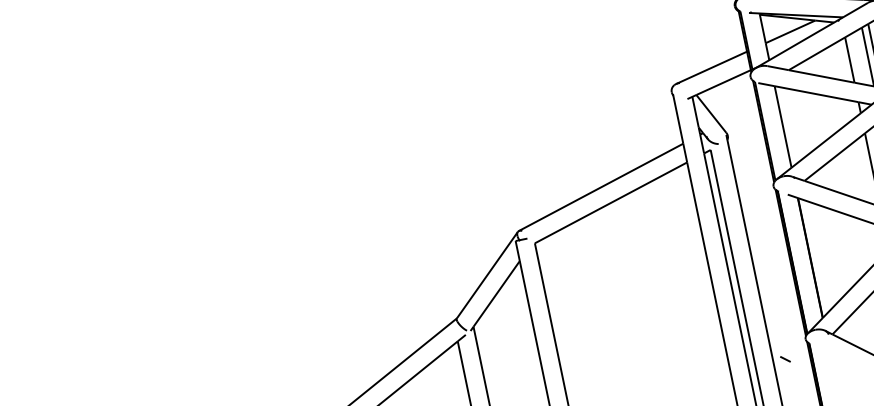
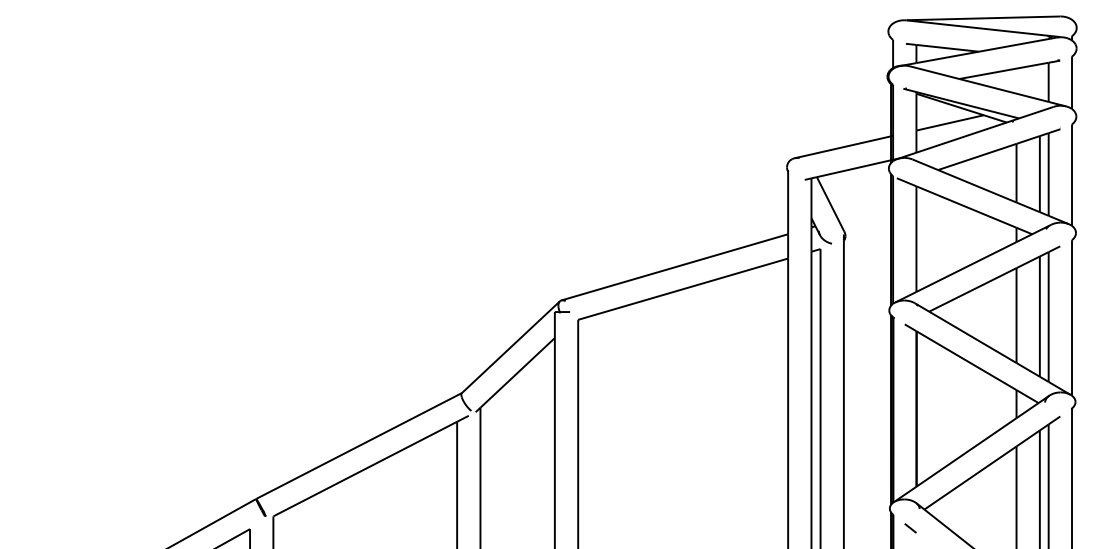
line: (785, 359) -> (910, 528), moved

